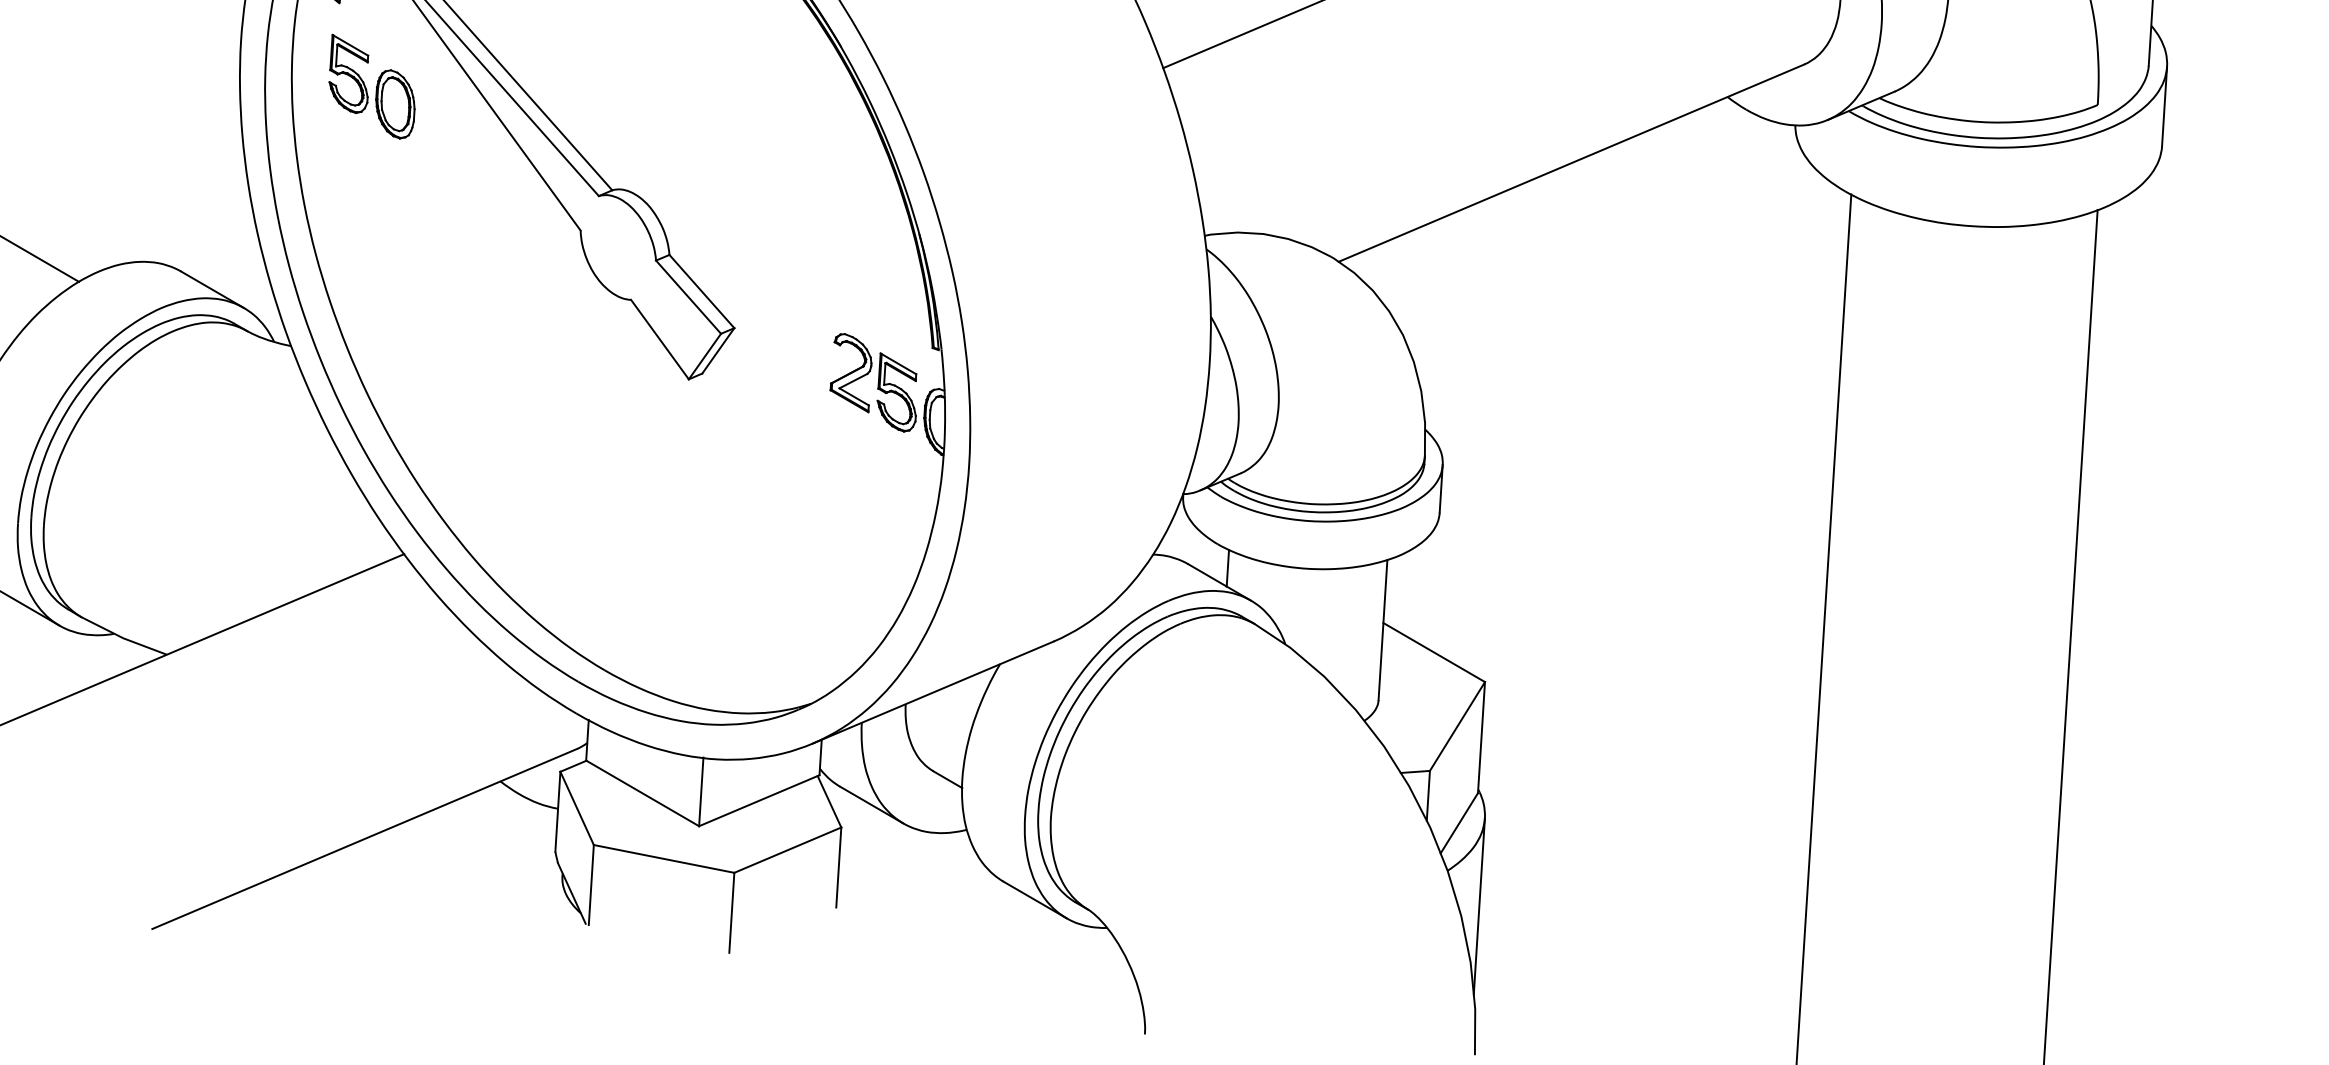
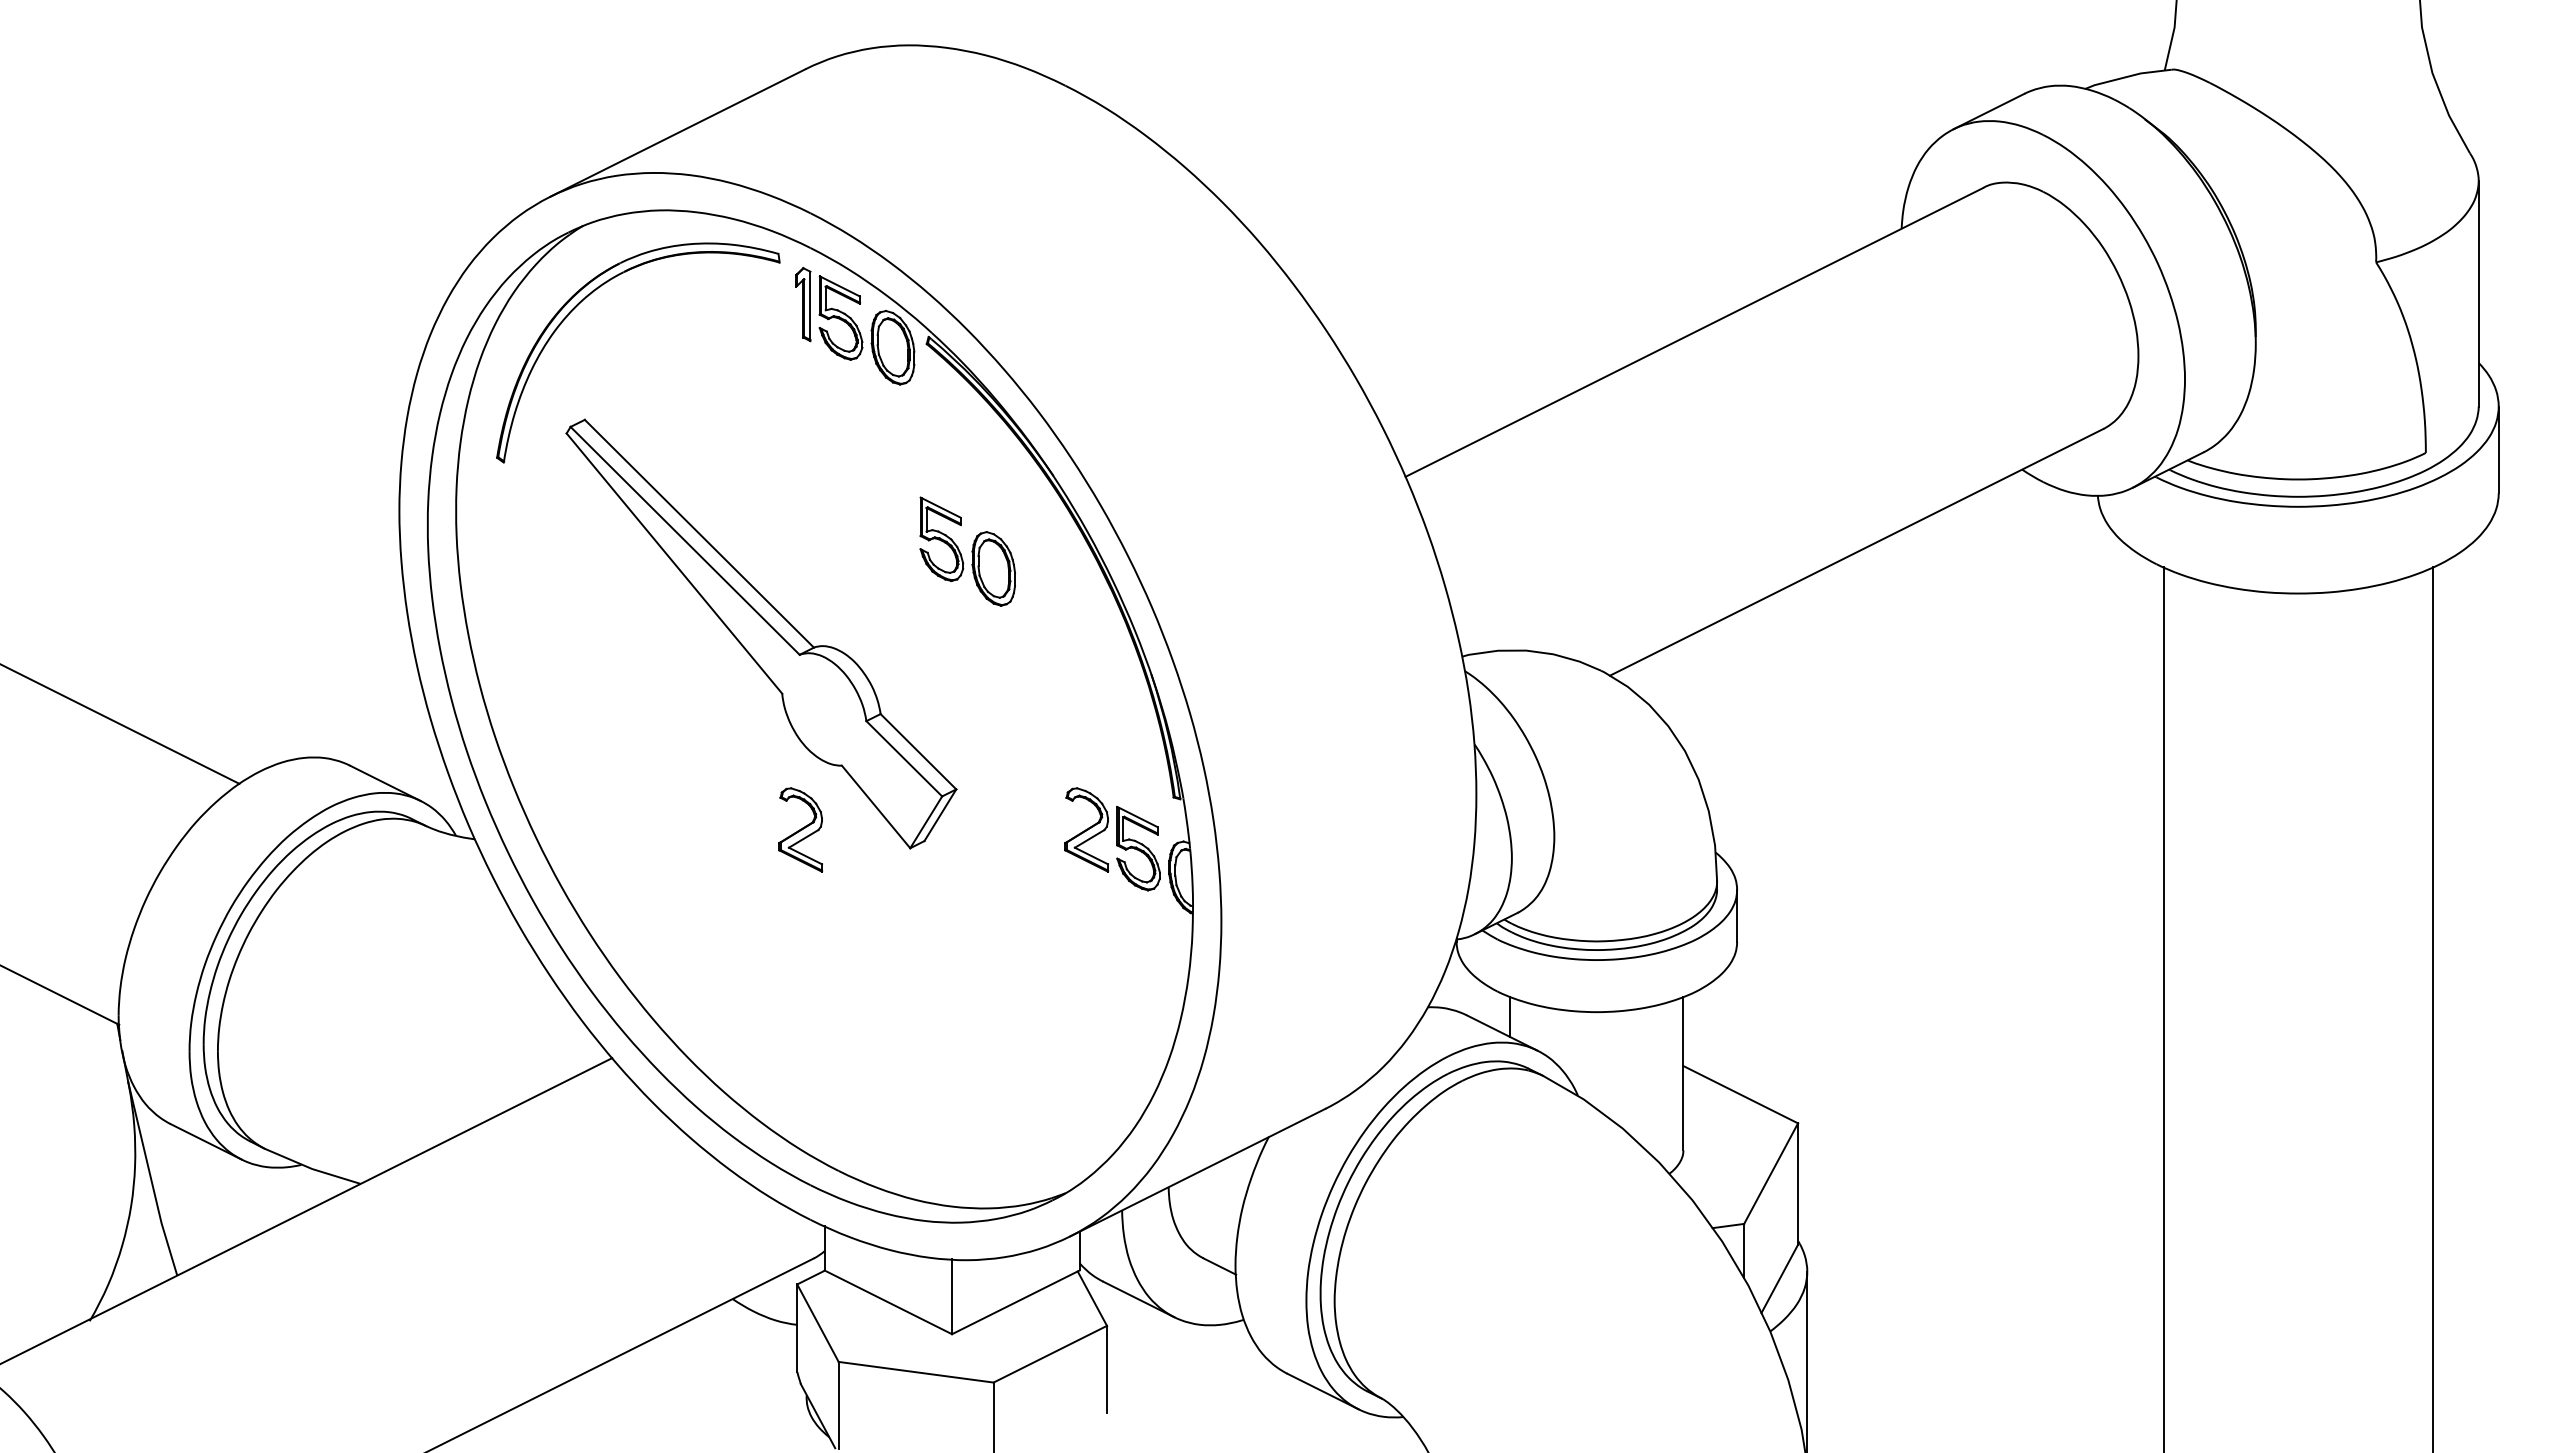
part: (372, 86) -> (967, 551), moved
part: (589, 355) -> (800, 829), added

